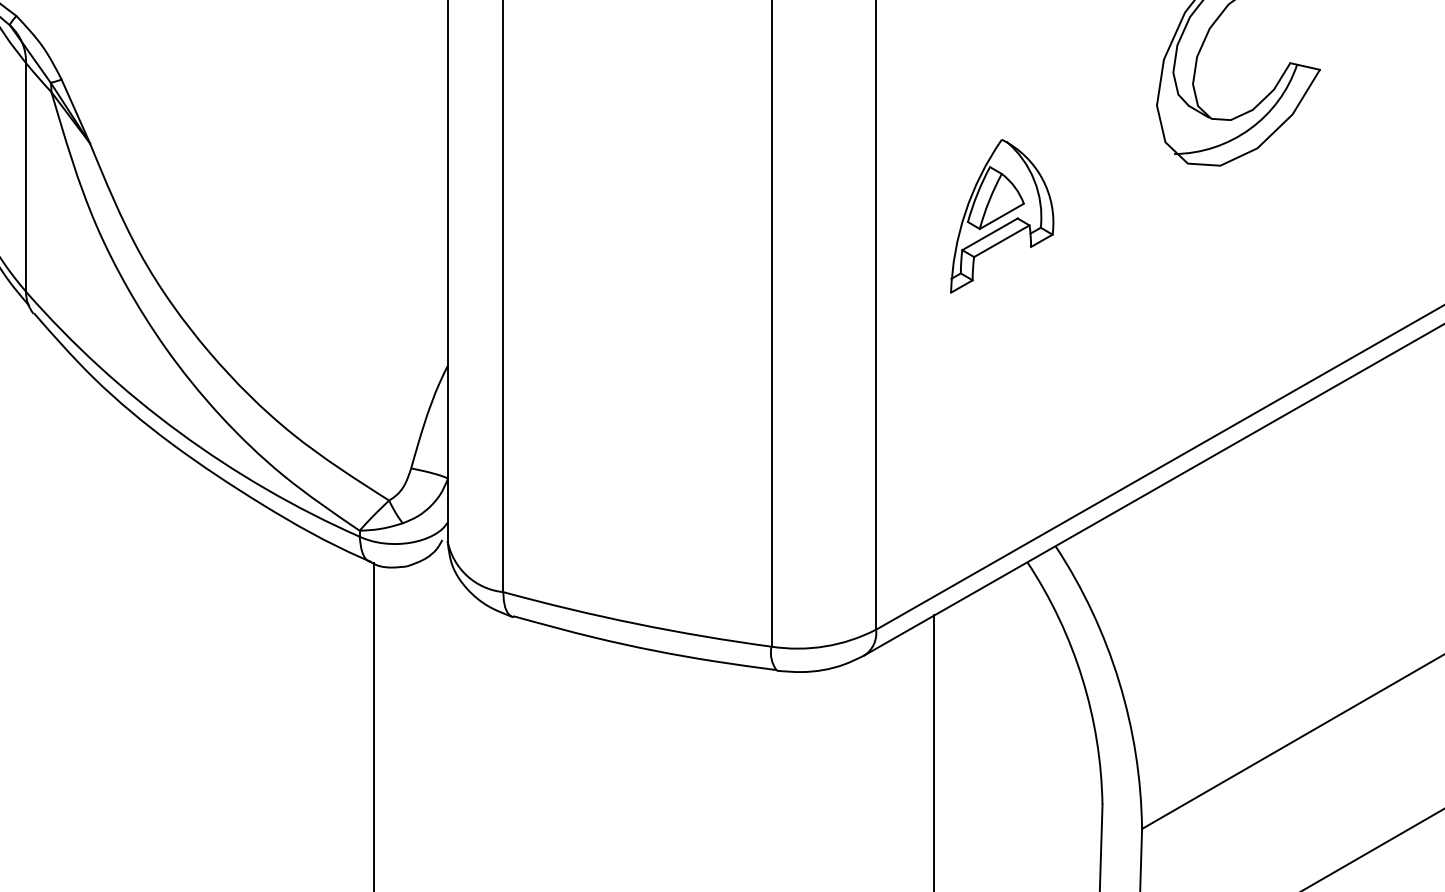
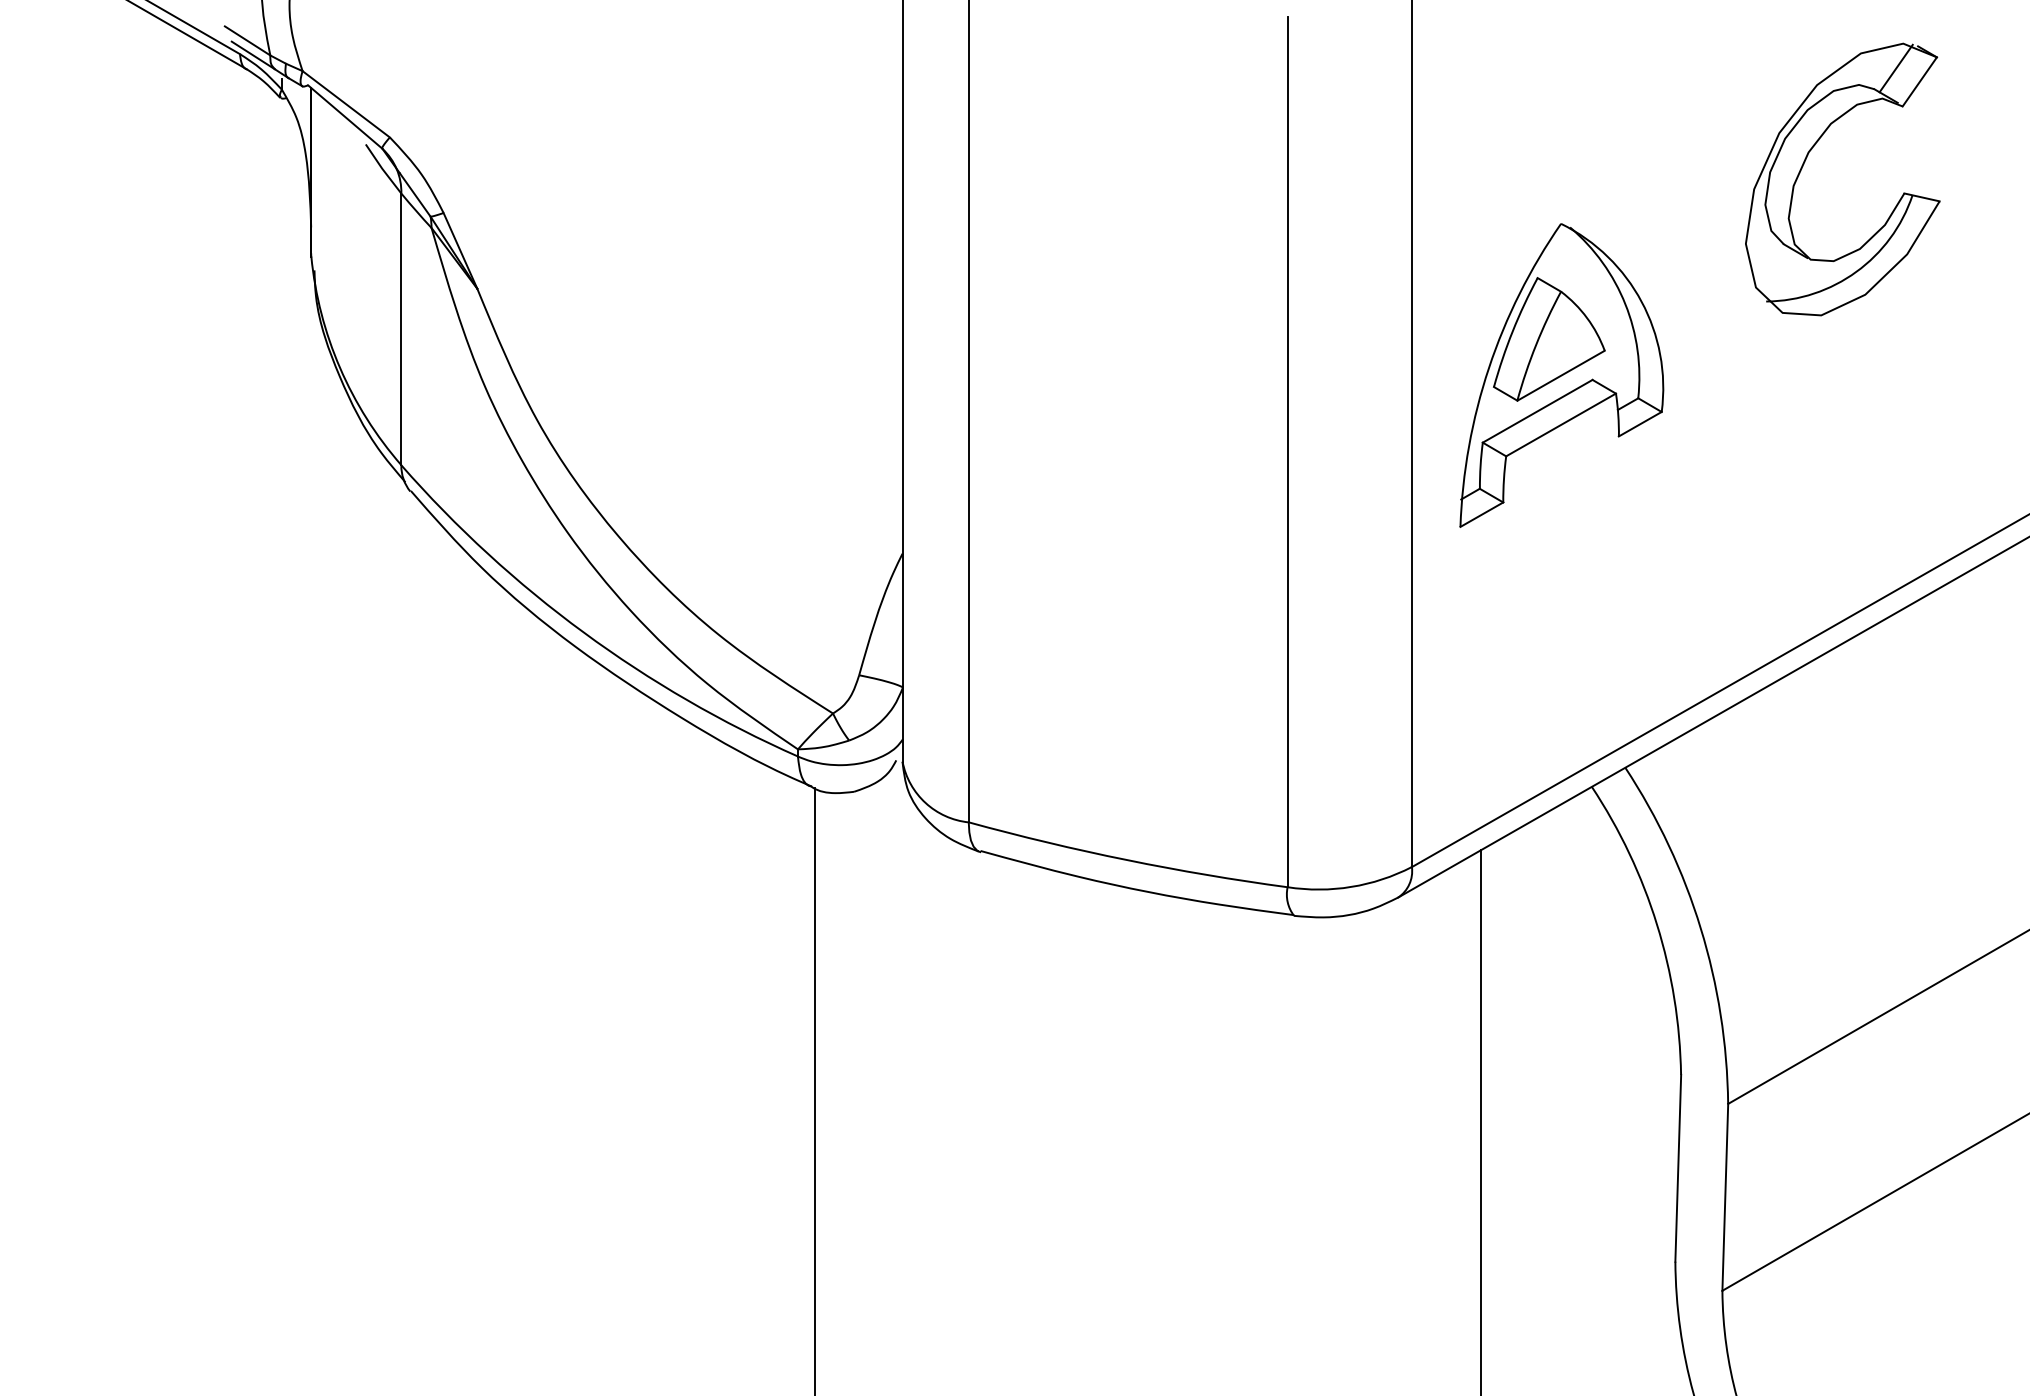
part: (1001, 216) -> (1561, 375), size x1.67

